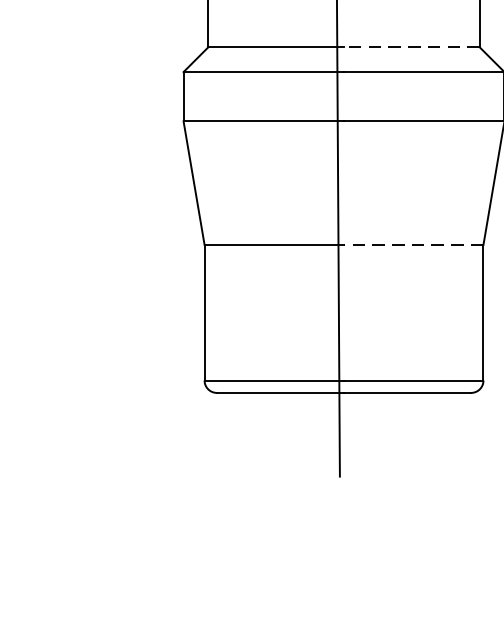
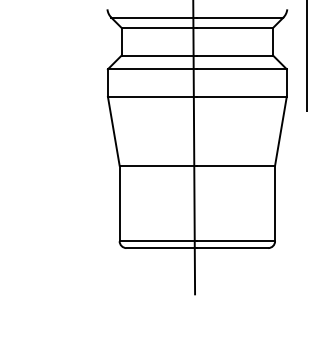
line: (412, 47) -> (235, 55), dashed -> solid
line: (414, 244) -> (236, 165), dashed -> solid

